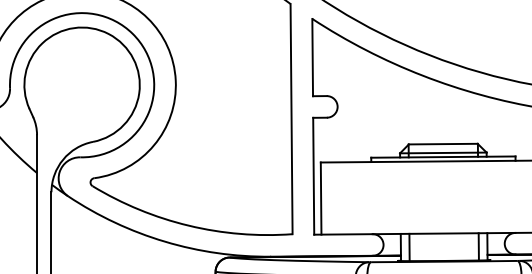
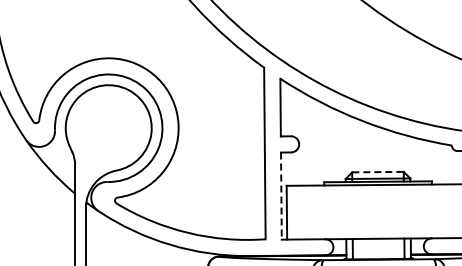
line: (442, 144) -> (377, 172), solid -> dashed
line: (313, 176) -> (281, 196), solid -> dashed

